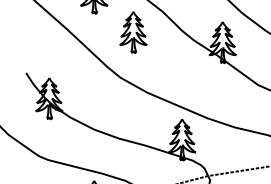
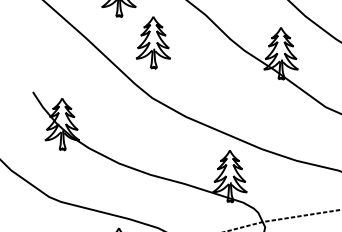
part: (132, 32) -> (152, 42), moved

